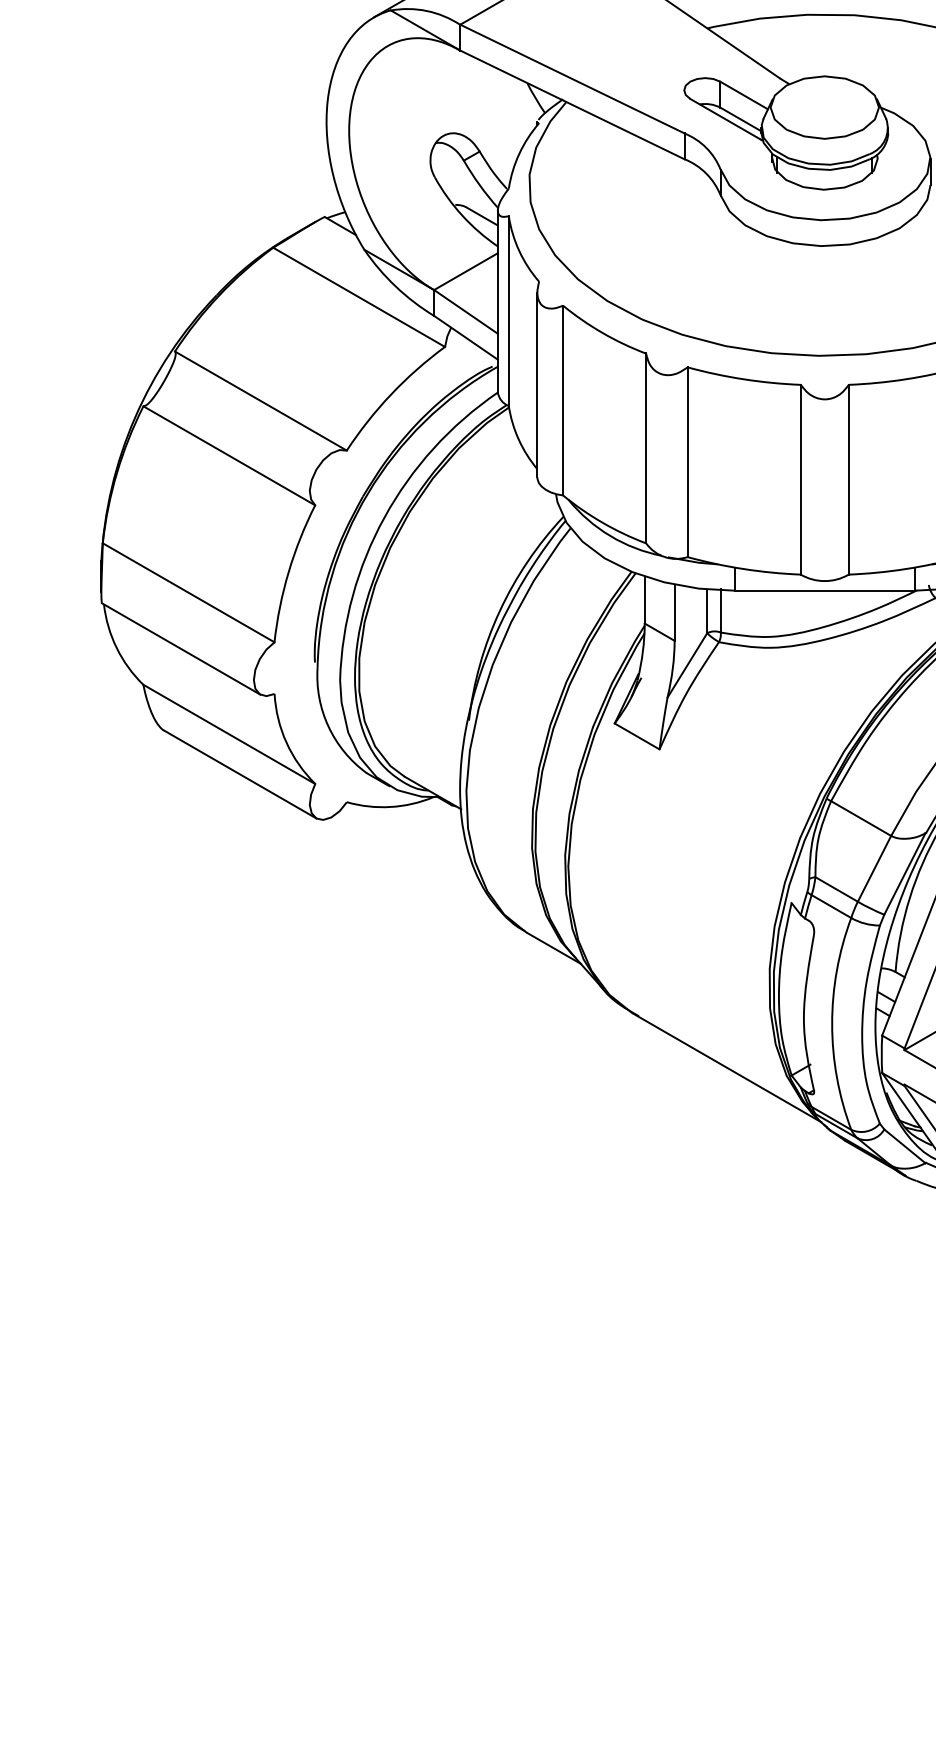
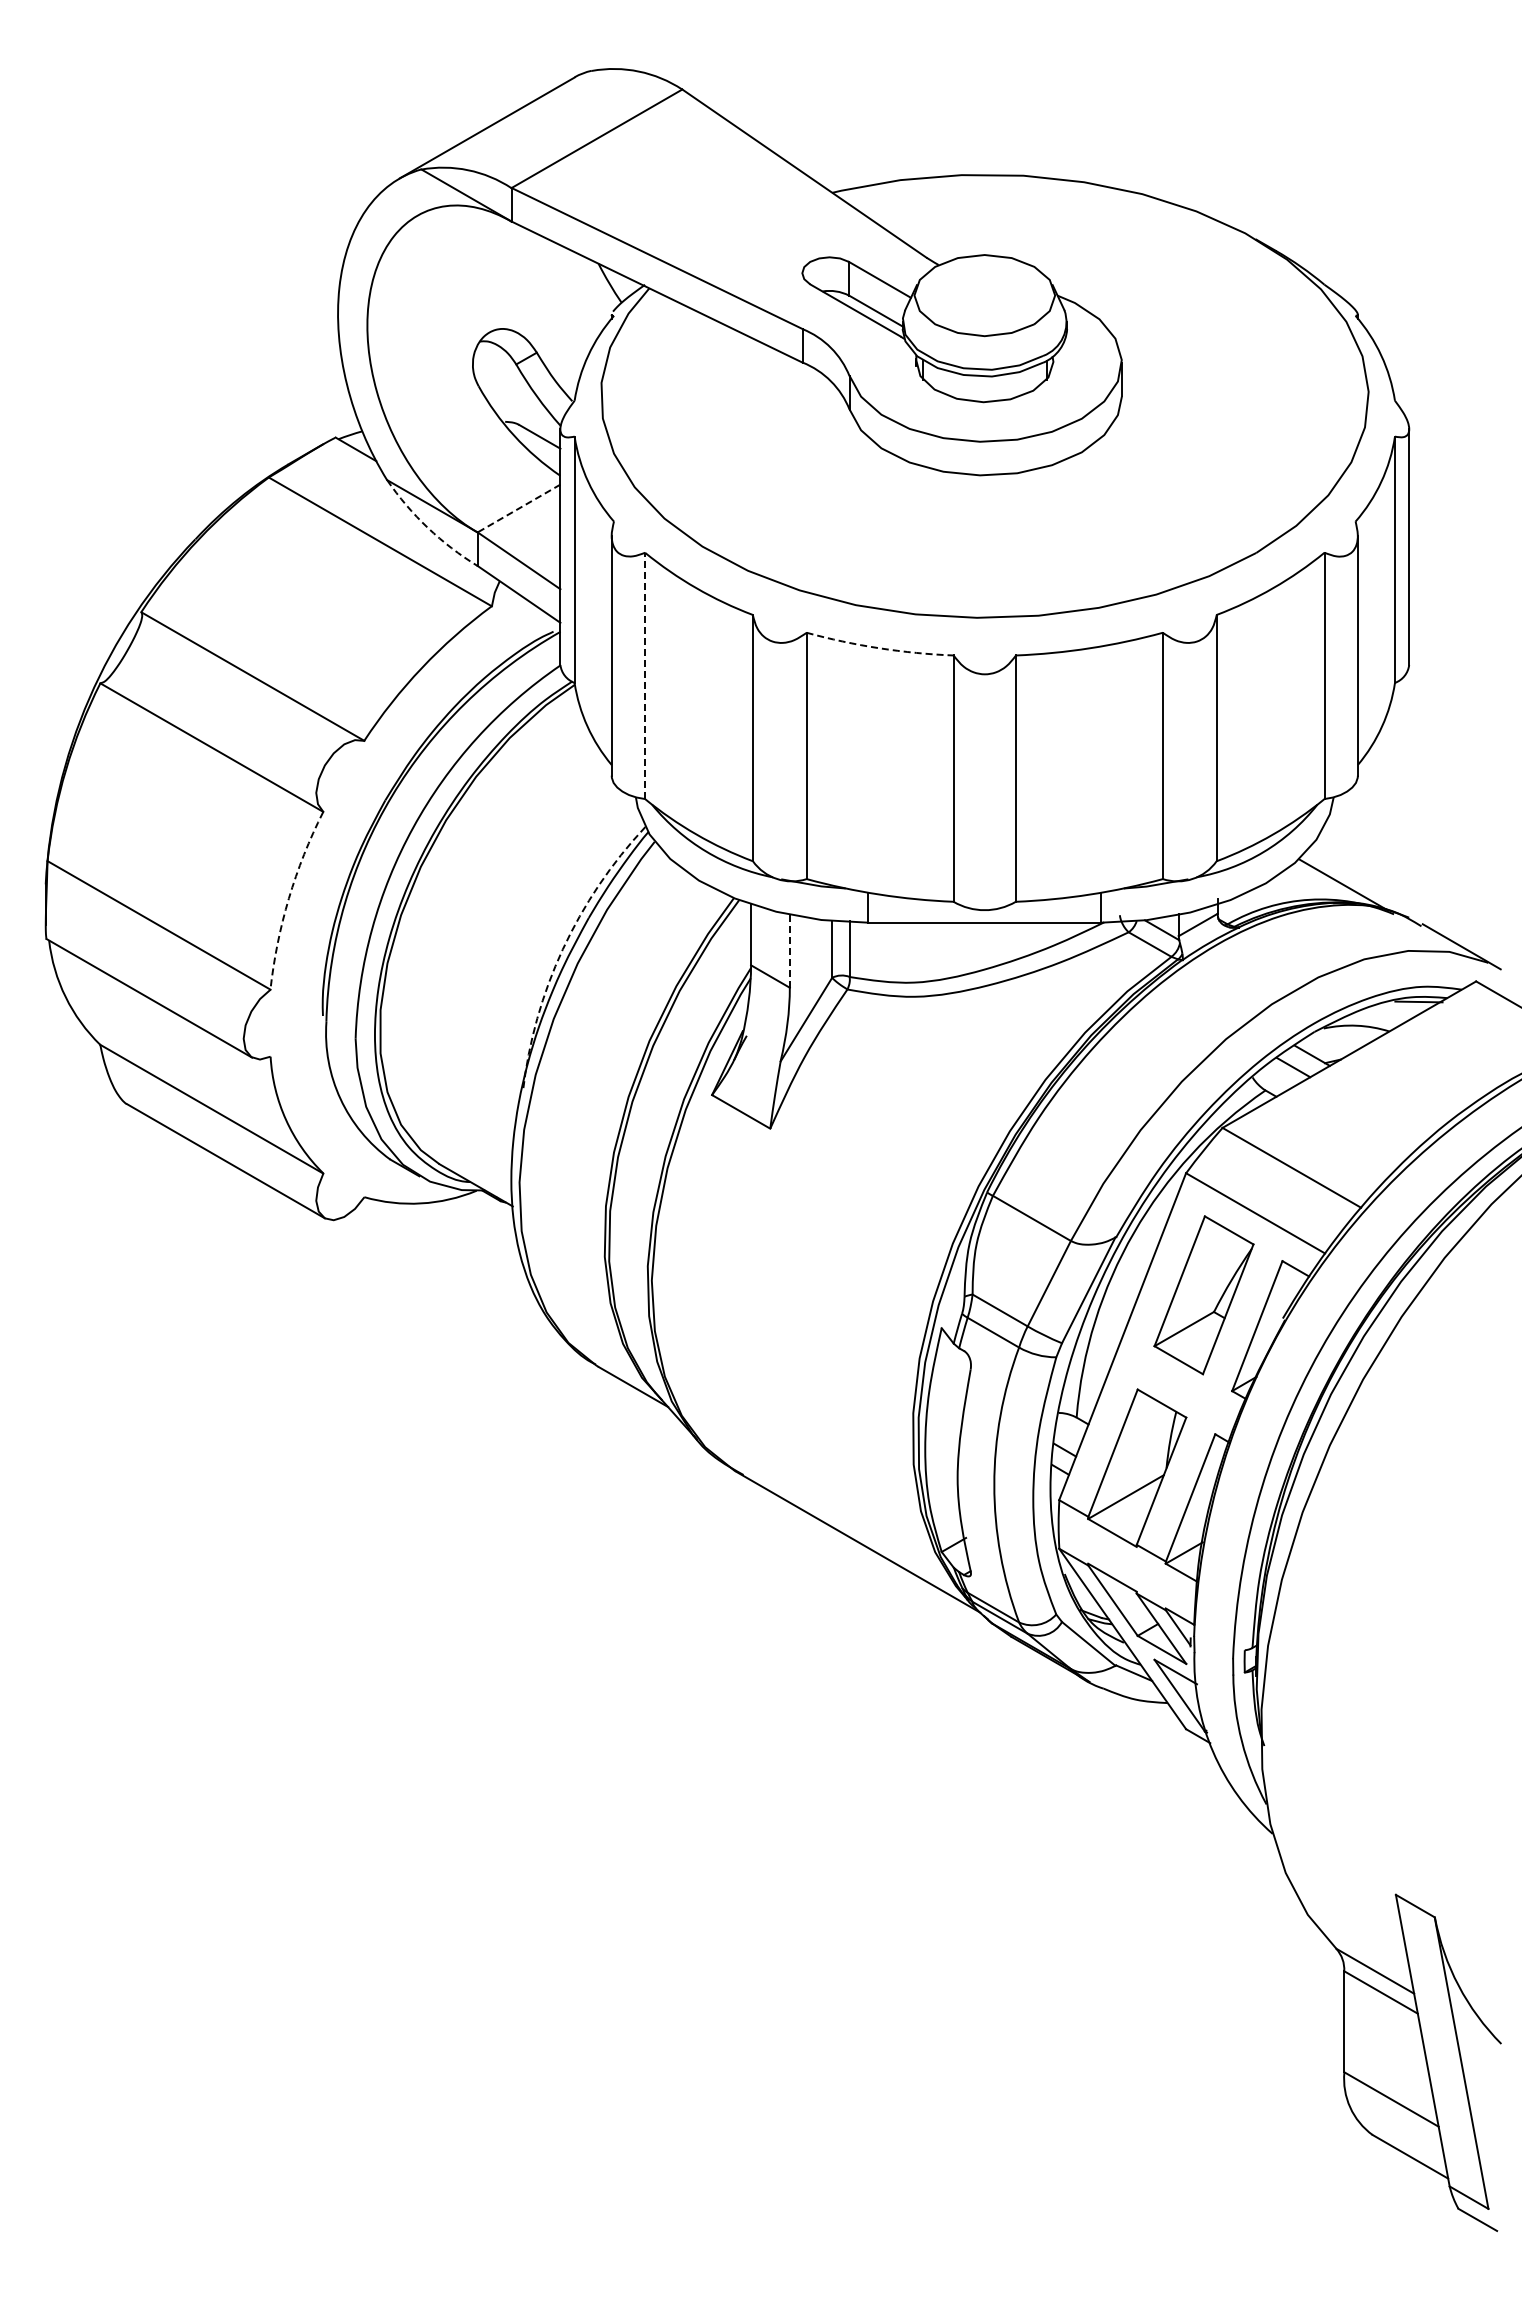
line: (466, 271) -> (519, 508), solid -> dashed
arc: (395, 286) -> (427, 527), solid -> dashed
arc: (743, 379) -> (879, 648), solid -> dashed
line: (563, 400) -> (645, 675), solid -> dashed
arc: (288, 572) -> (288, 898), solid -> dashed
arc: (499, 611) -> (562, 949), solid -> dashed
line: (674, 612) -> (789, 951), solid -> dashed

